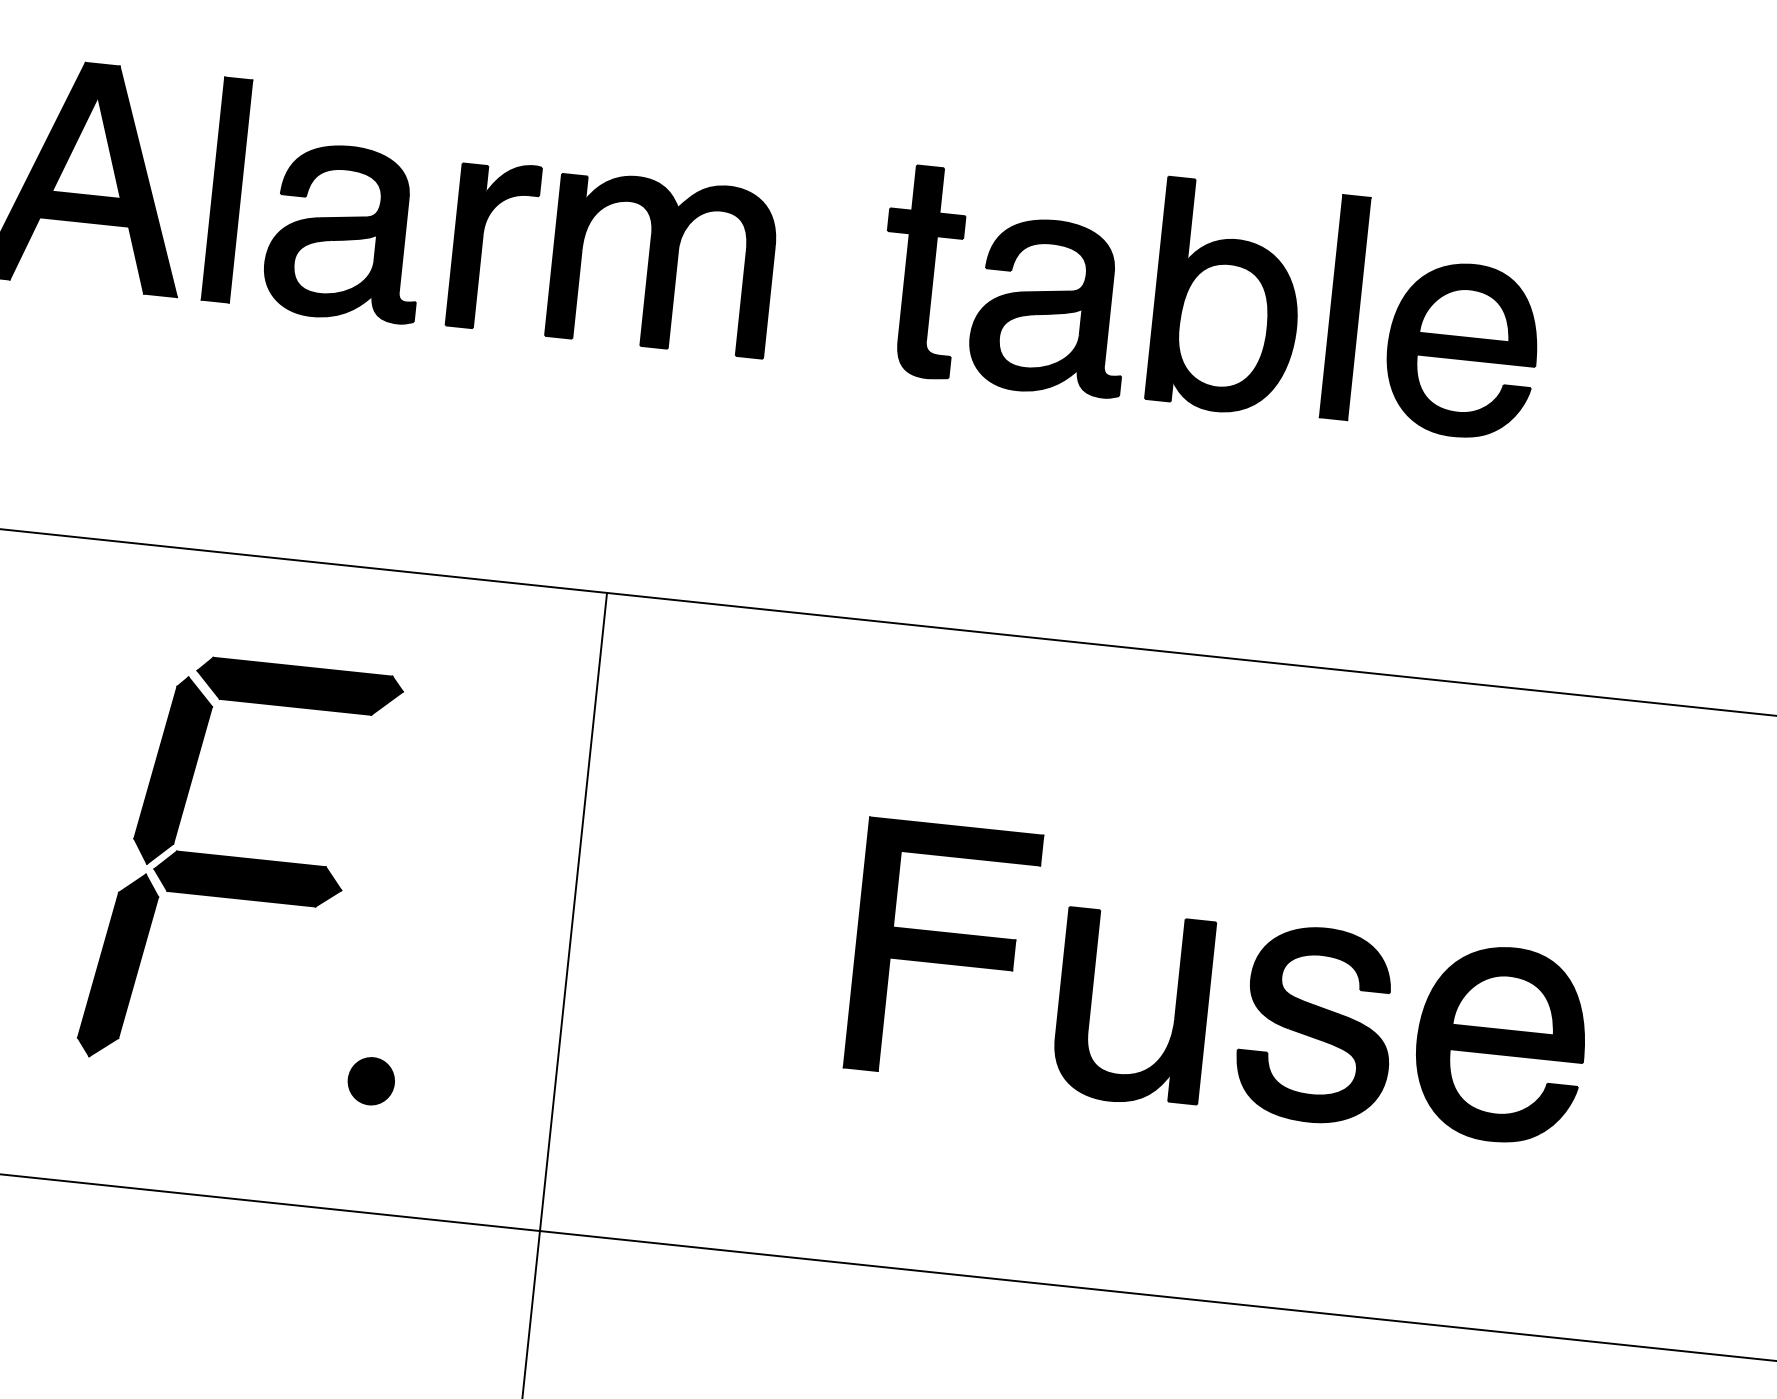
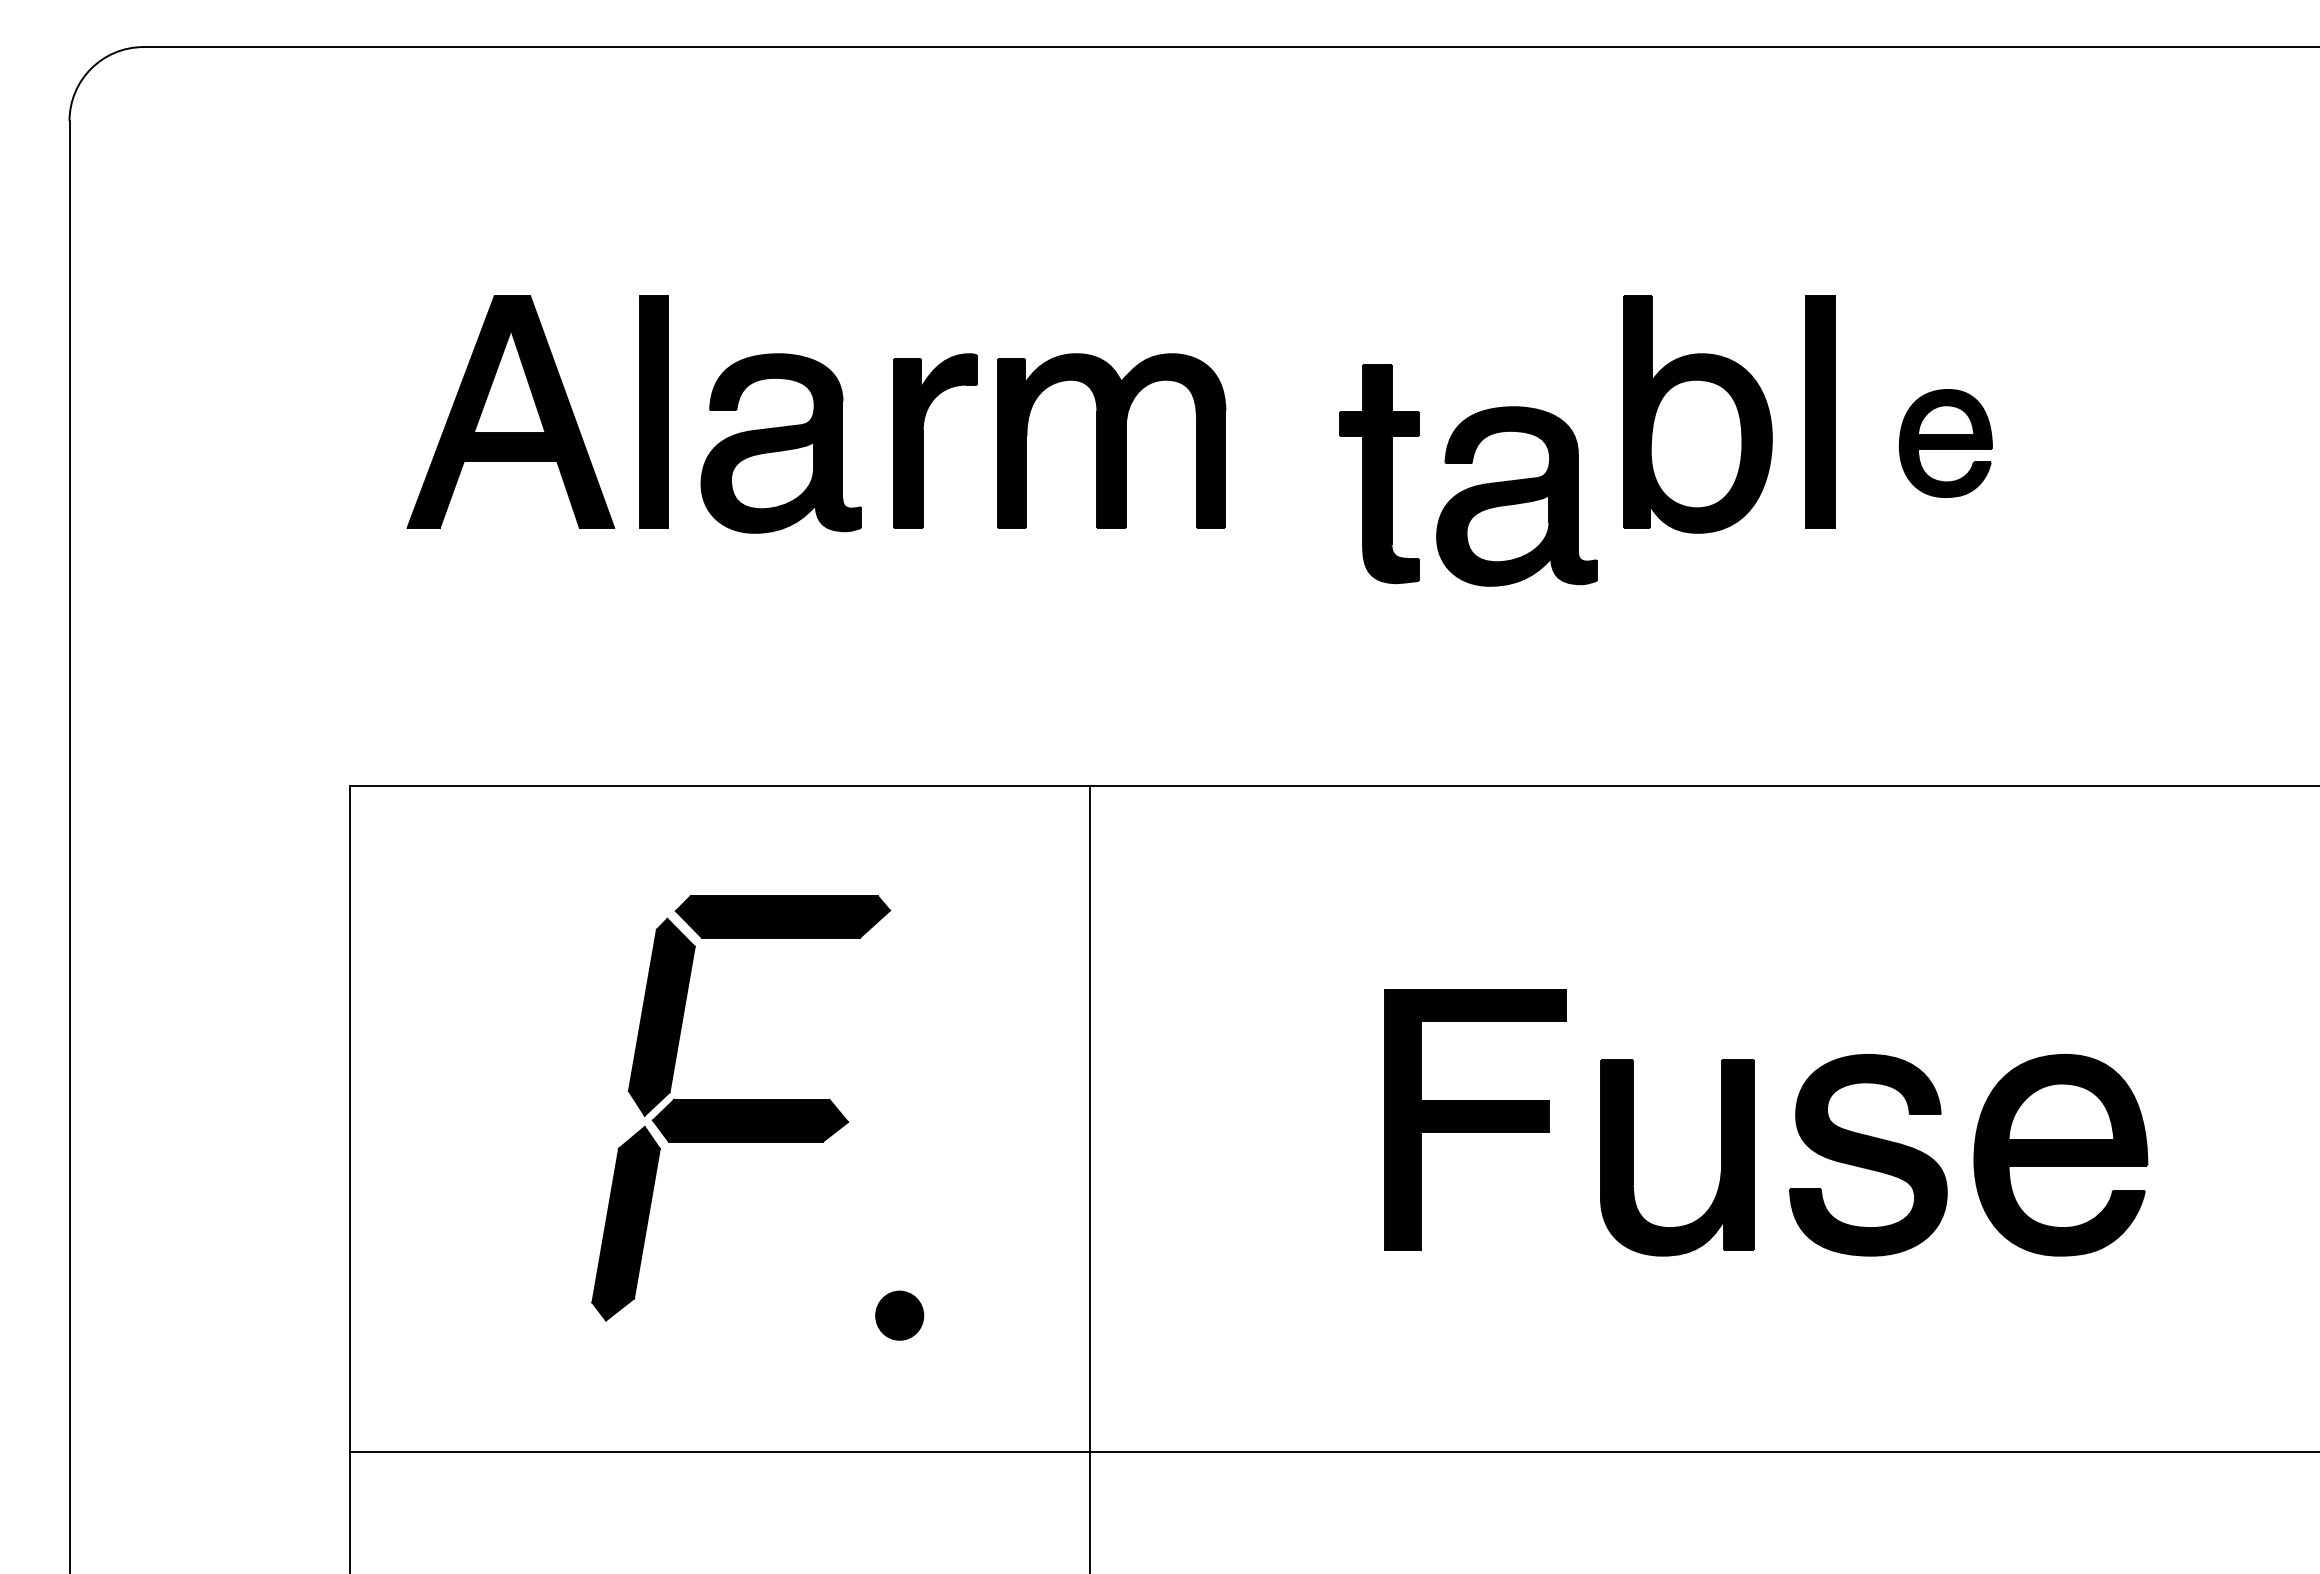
part: (1009, 293) -> (1472, 486), moved
part: (1462, 350) -> (1945, 443), size x0.6

